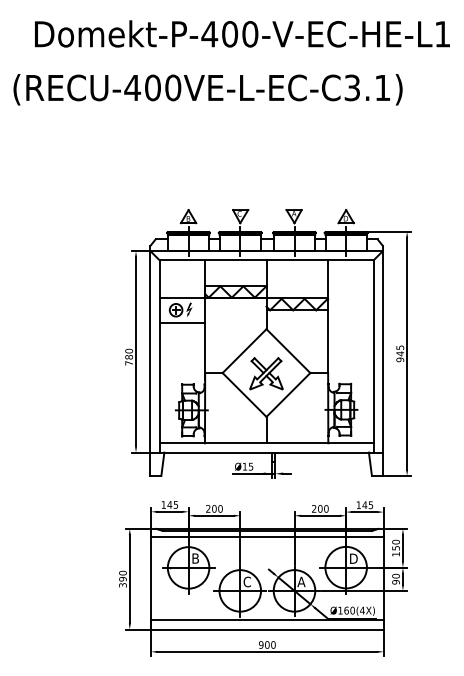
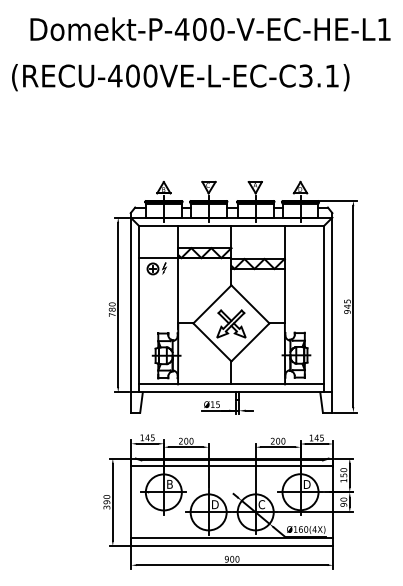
line: (182, 323) -> (158, 280), removed
text: (247, 581) -> (214, 504), C -> D
text: (301, 581) -> (261, 504), A -> C

